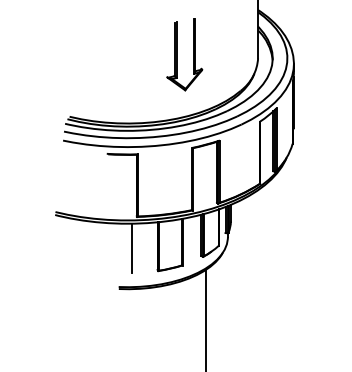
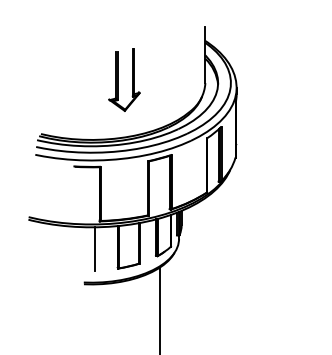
part: (184, 54) -> (124, 79), moved

